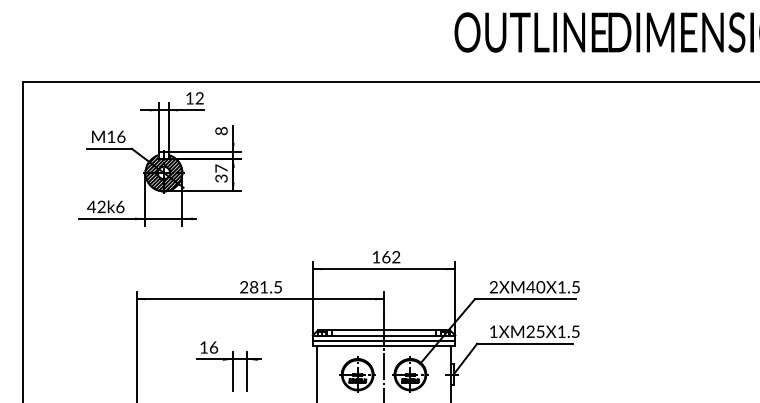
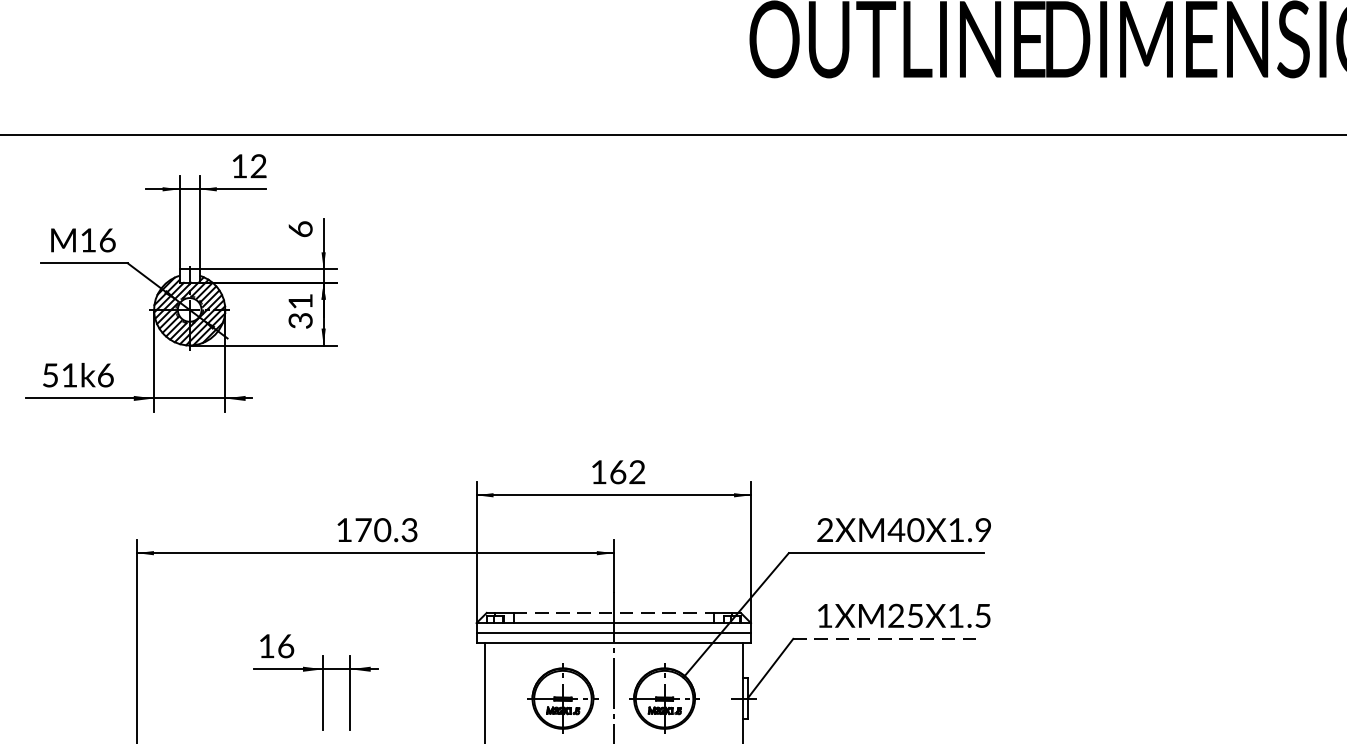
text: (221, 131) -> (300, 230), 8 -> 6
text: (221, 168) -> (300, 301), 37 -> 31
text: (96, 206) -> (59, 374), 42k6 -> 51k6
text: (261, 287) -> (377, 530), 281.5 -> 170.3
text: (575, 287) -> (982, 530), 2XM40X1.5 -> 2XM40X1.9
line: (384, 330) -> (614, 613), solid -> dashed
line: (525, 343) -> (886, 638), solid -> dashed

